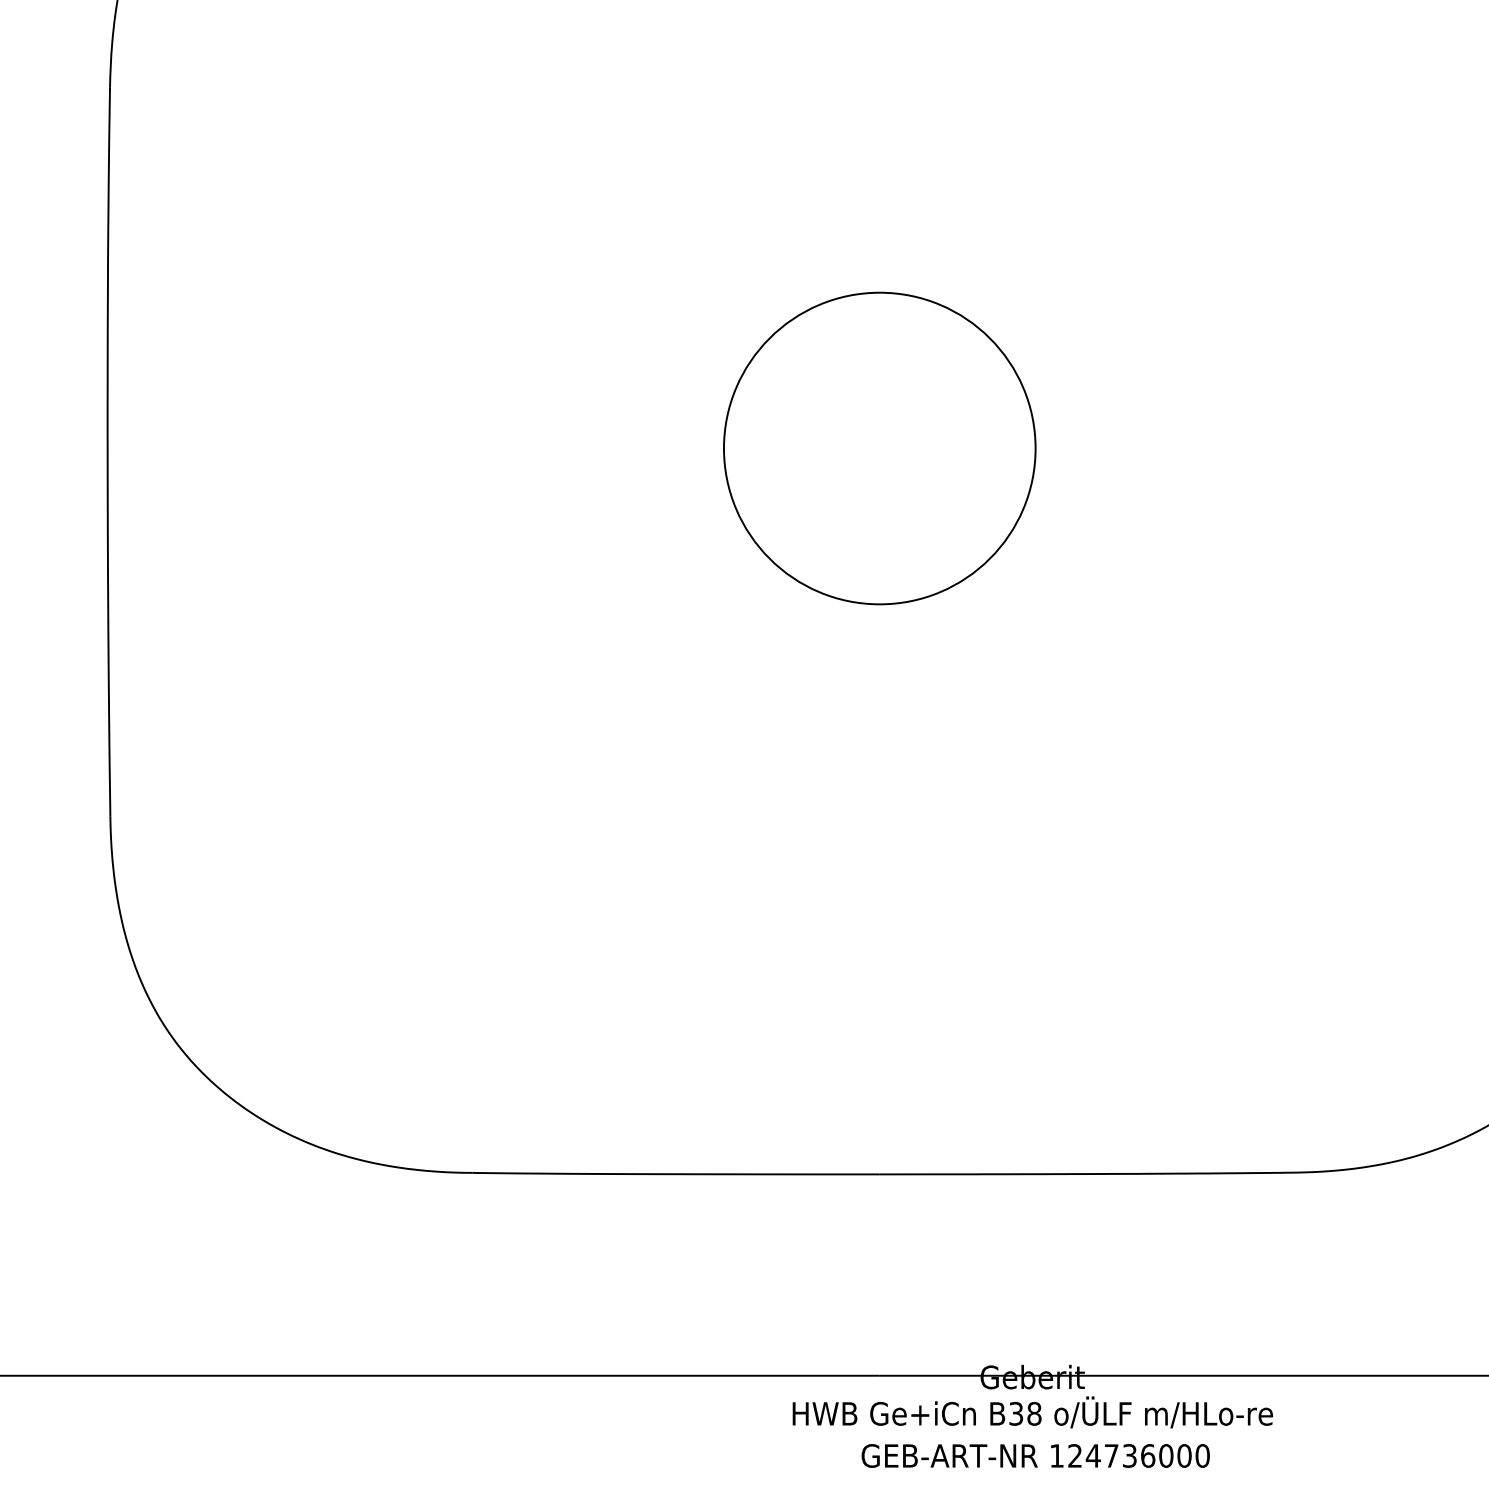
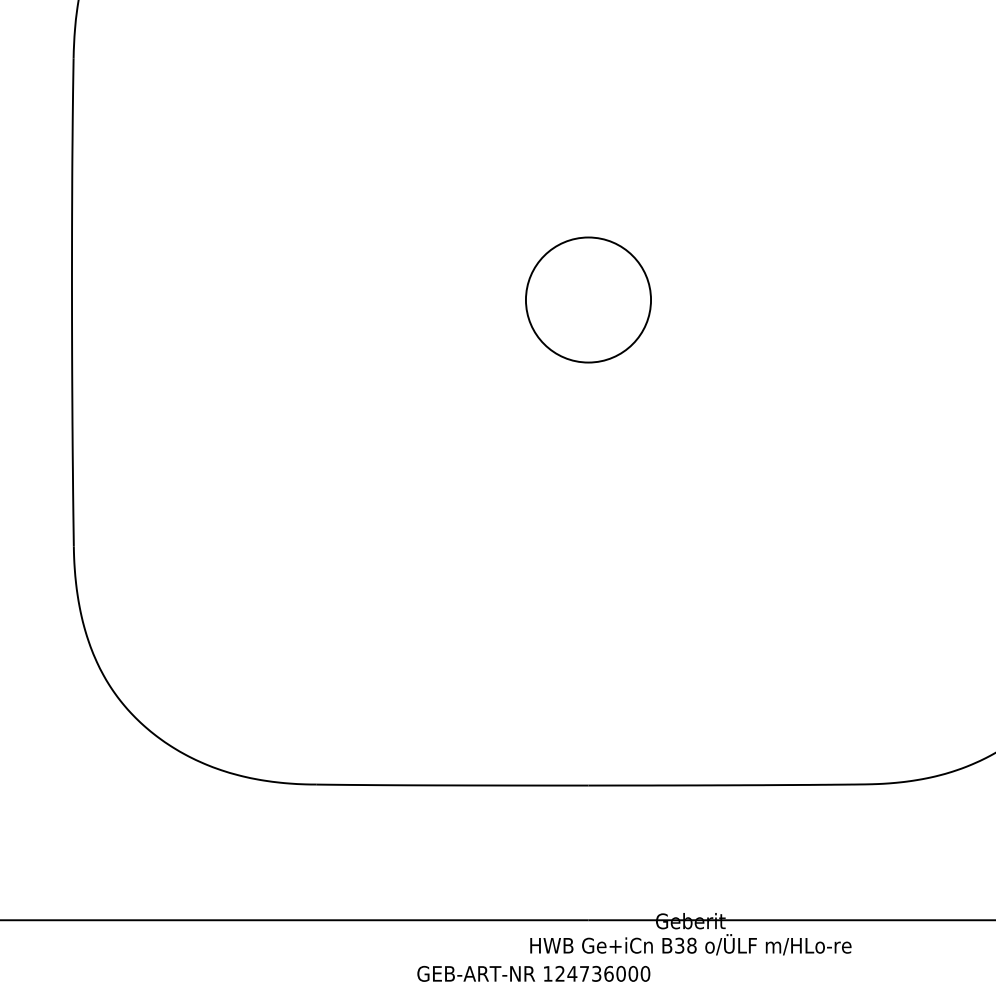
circle: (879, 447) -> (588, 299), size x0.6
text: (1035, 1455) -> (533, 973), moved

